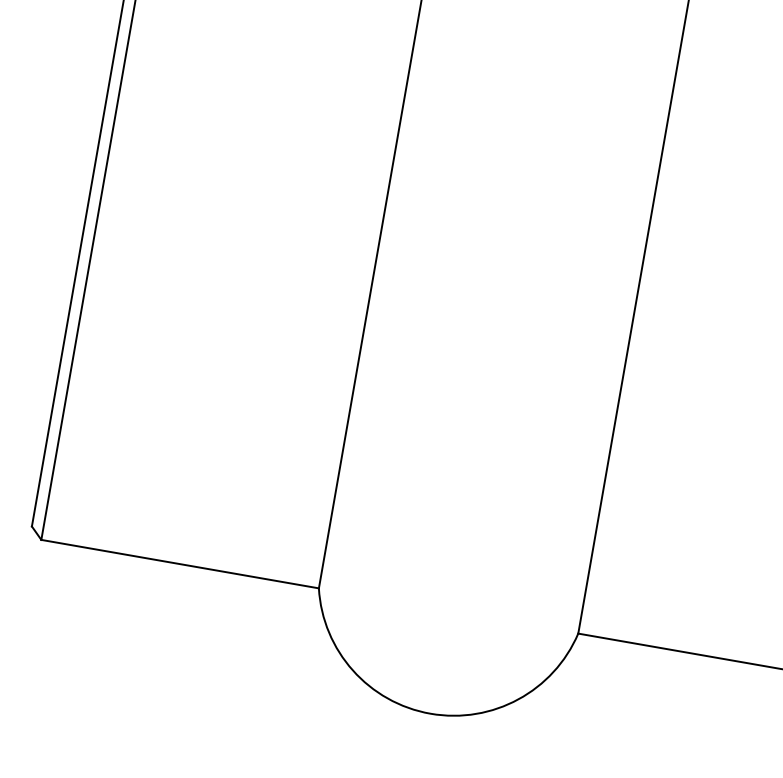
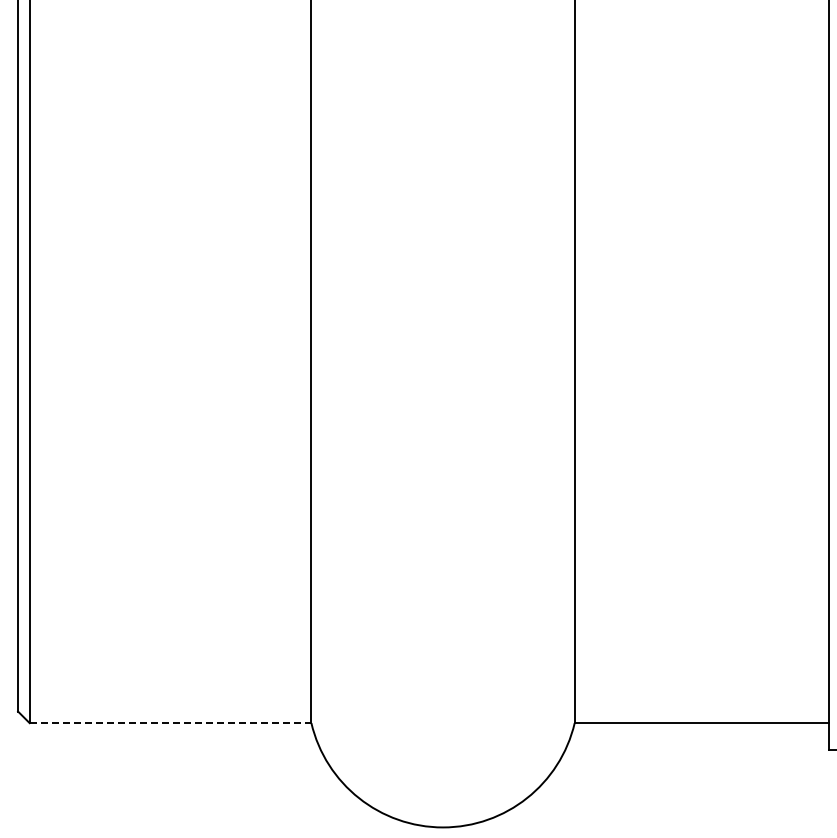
line: (180, 564) -> (170, 723), solid -> dashed

